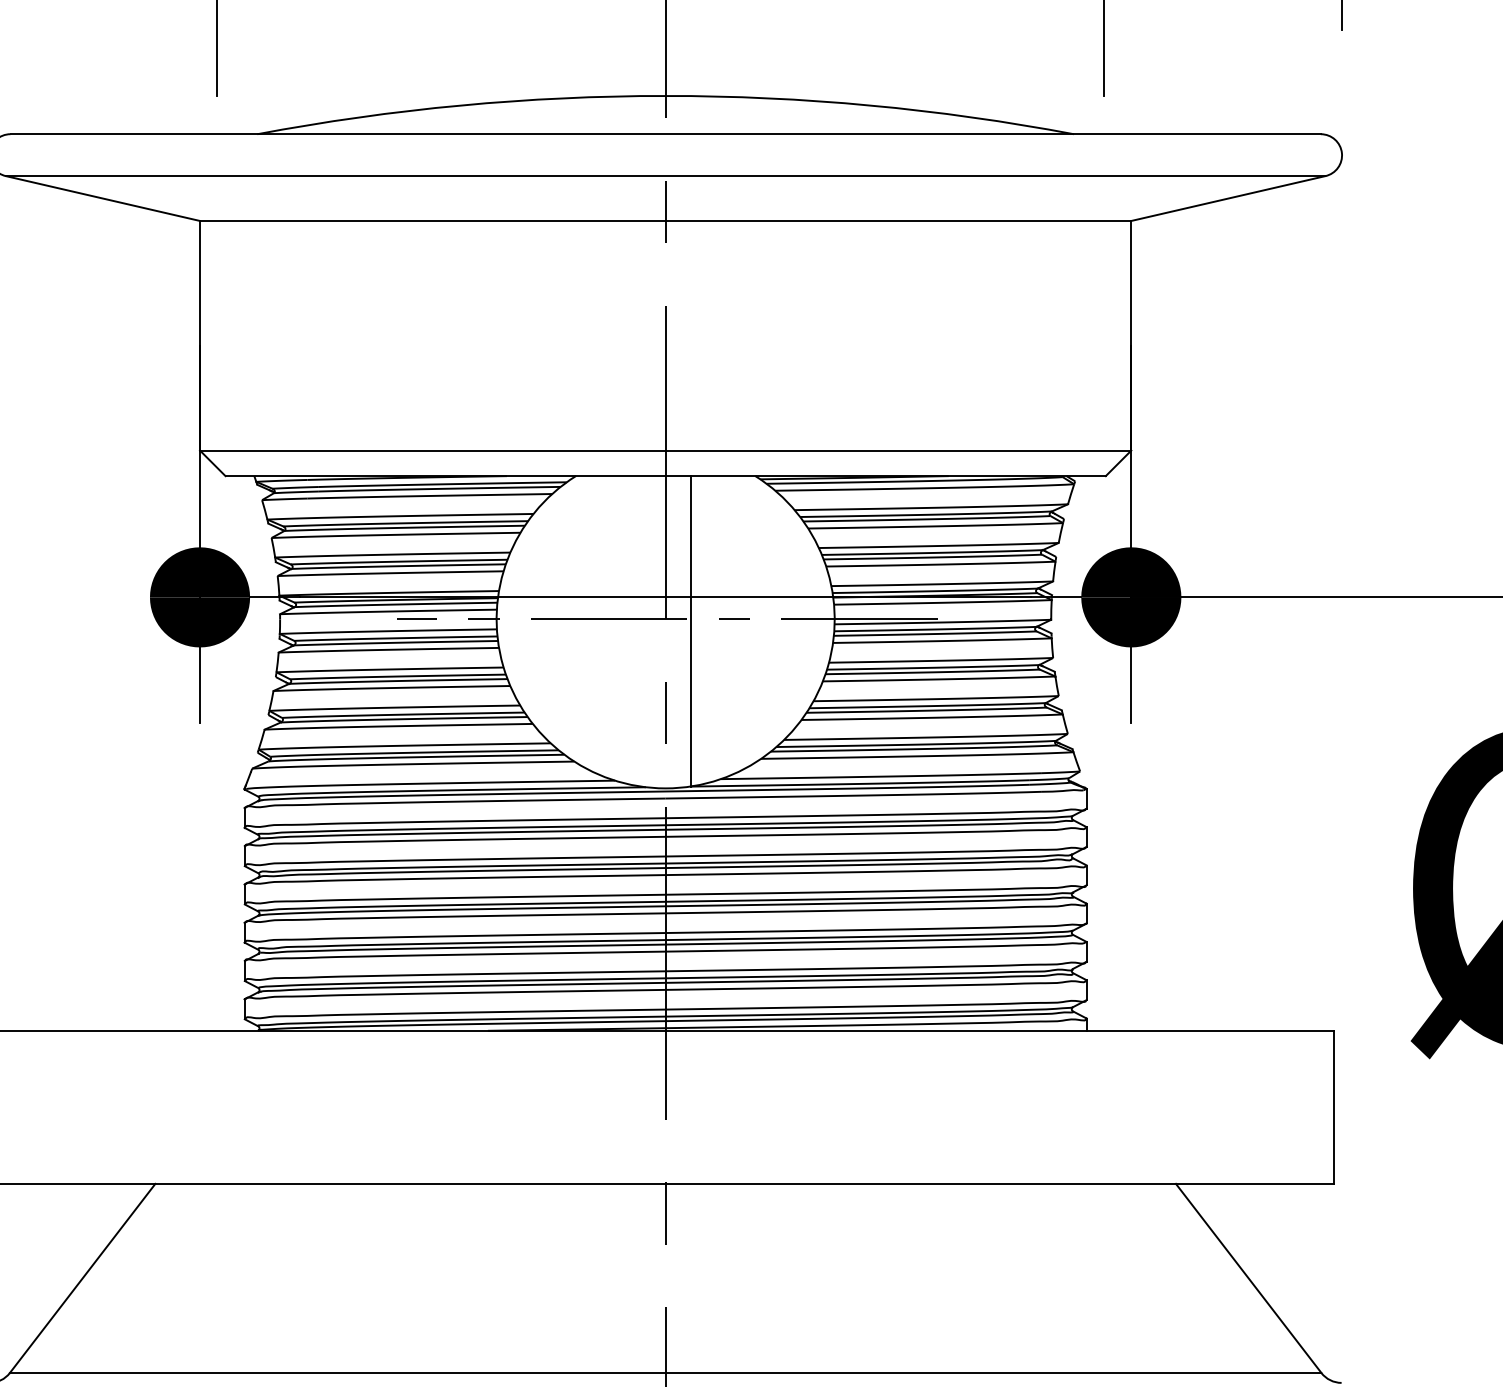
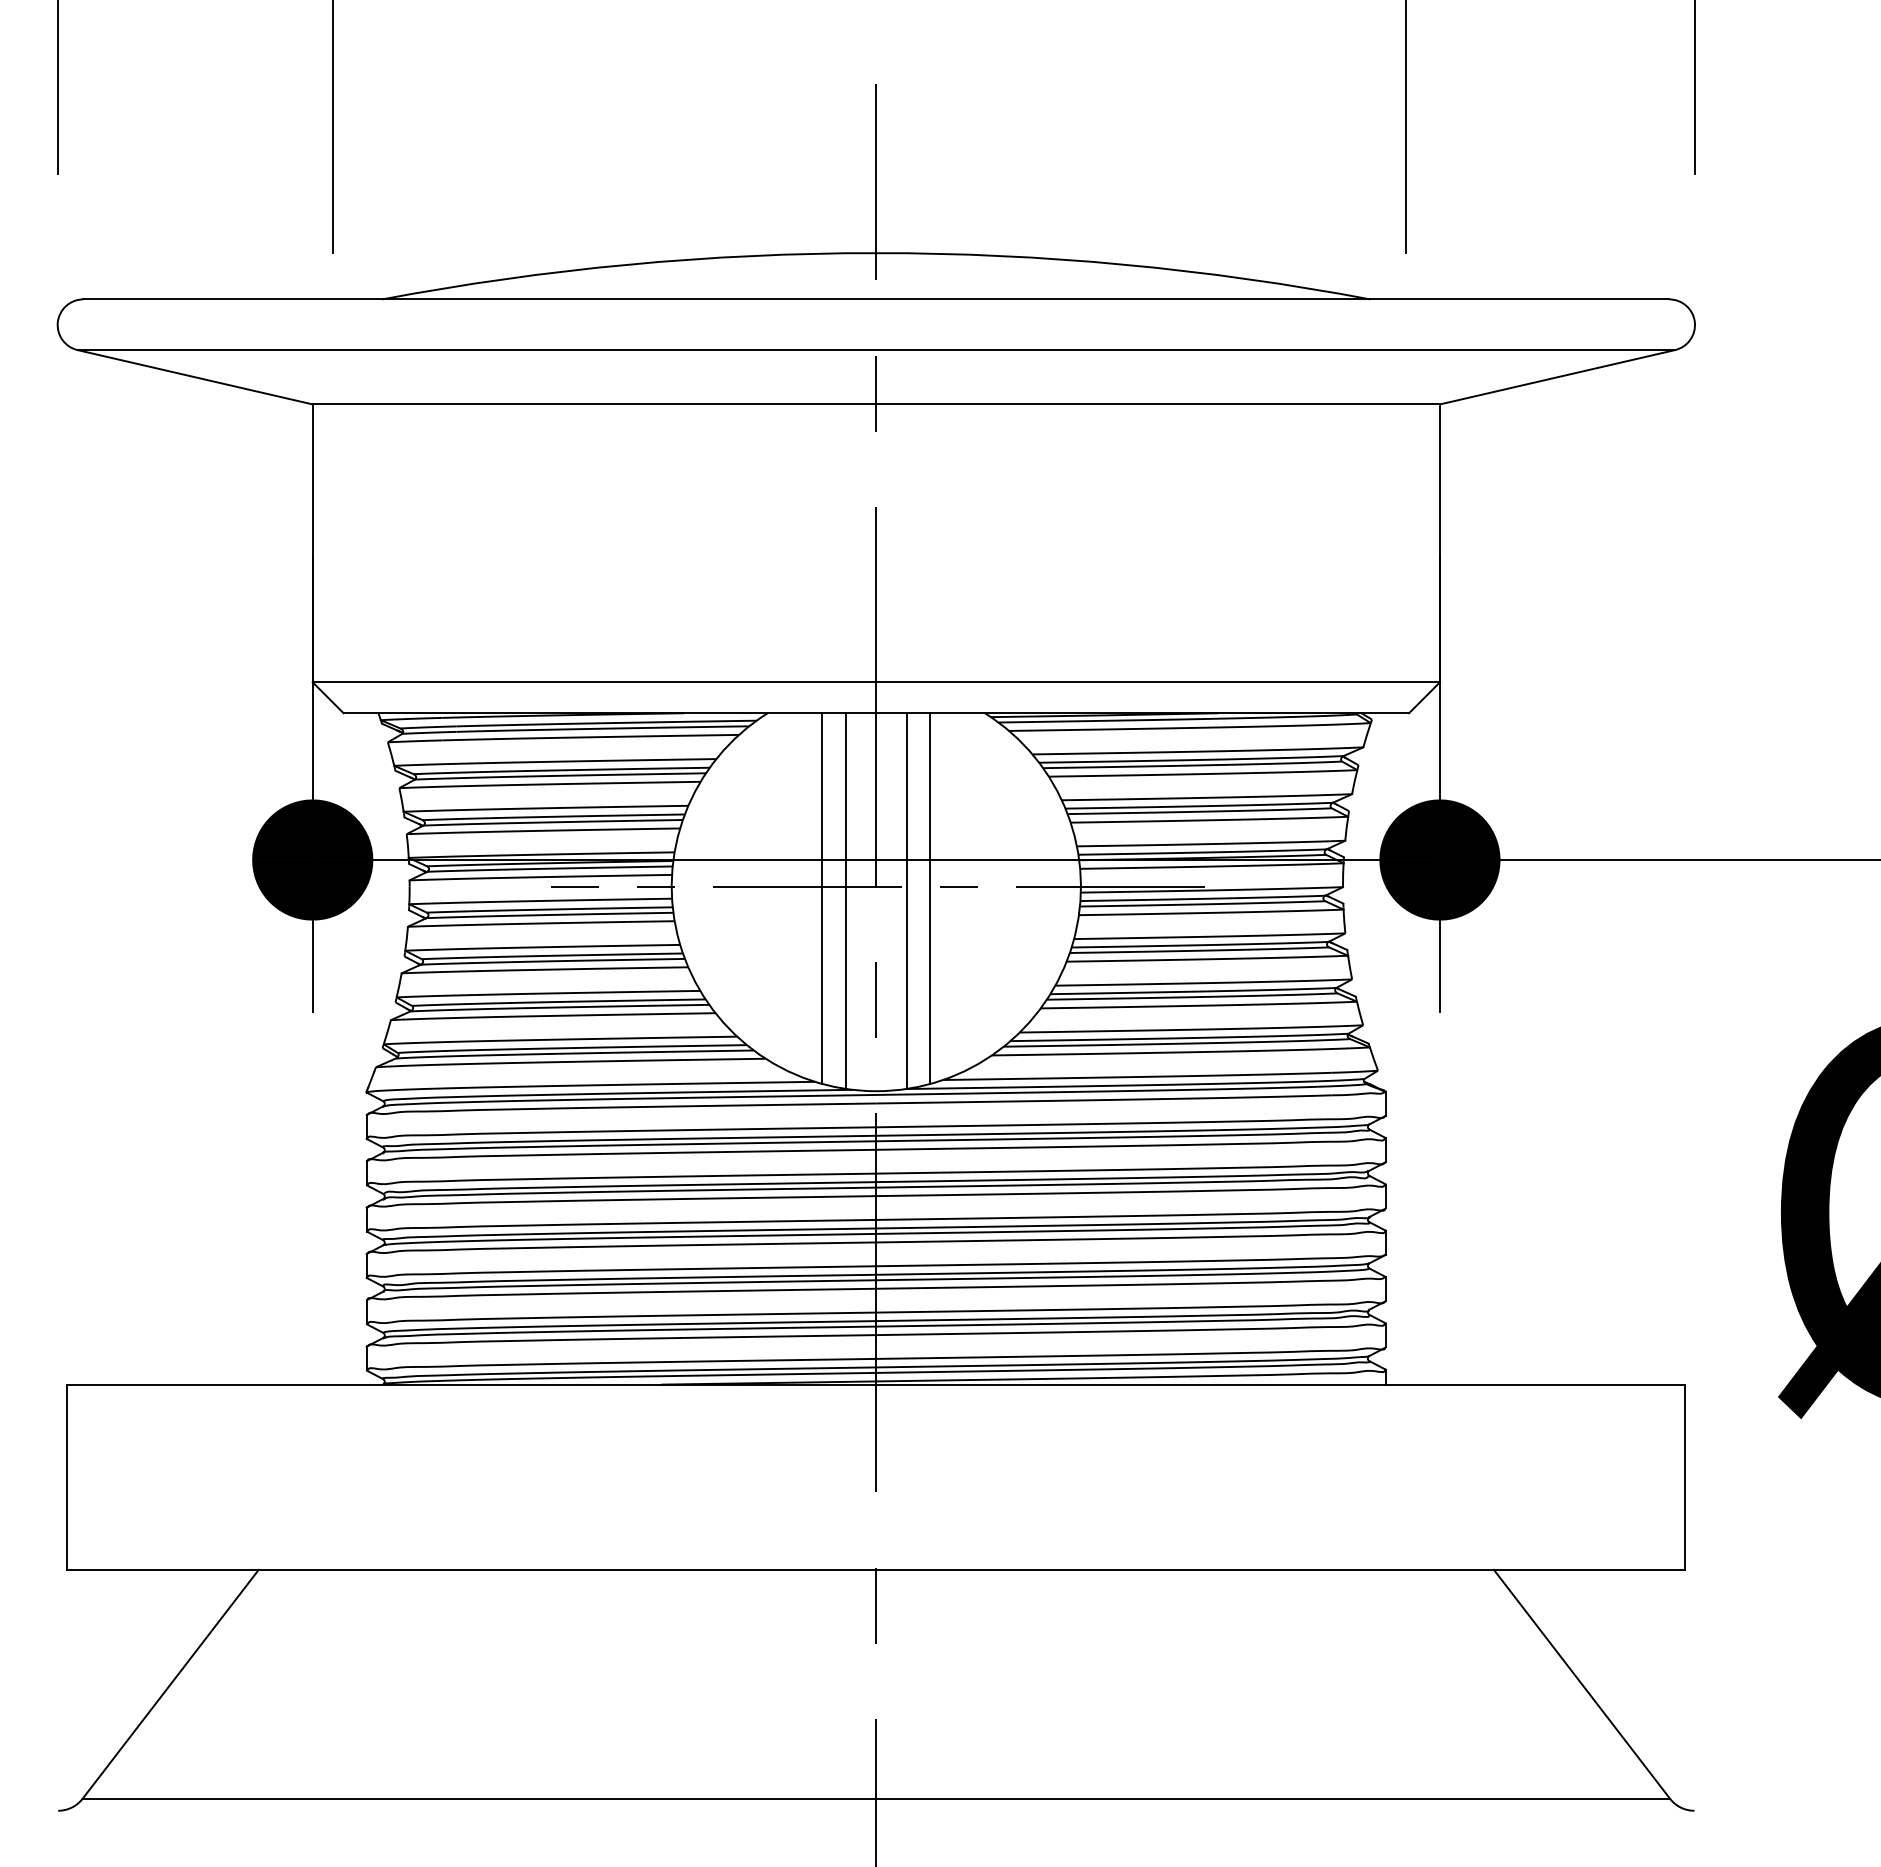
line: (621, 629) -> (822, 898), added
line: (710, 629) -> (930, 898), added
line: (640, 630) -> (845, 900), added

